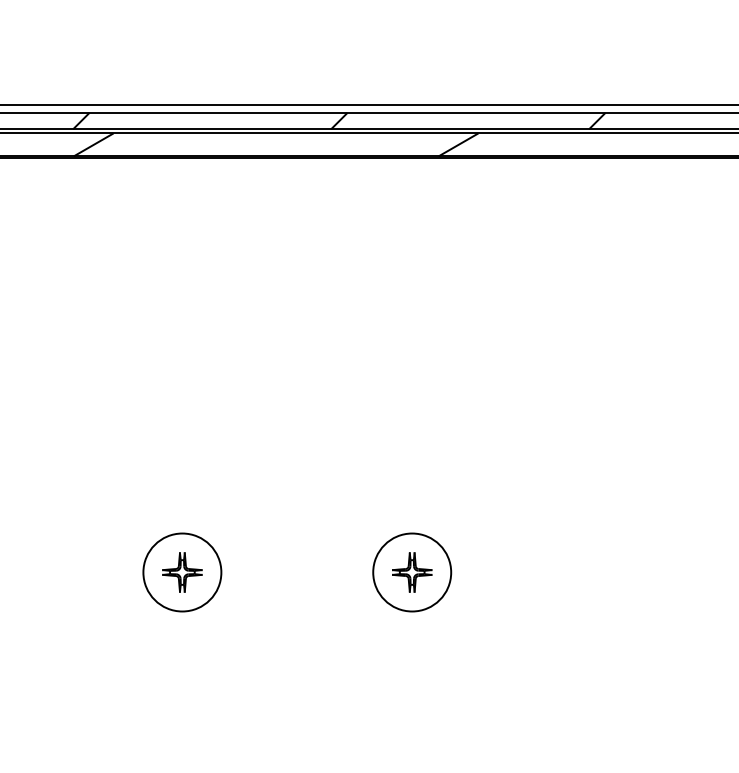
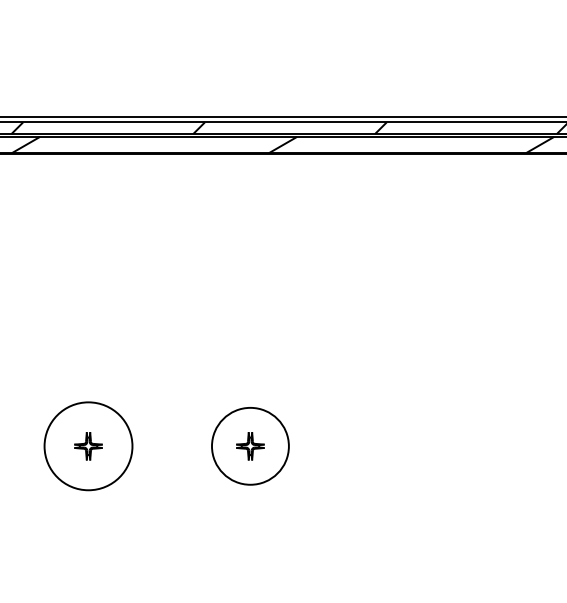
circle: (182, 571) -> (88, 445), size x1.6
circle: (410, 571) -> (249, 445), size x1.4

